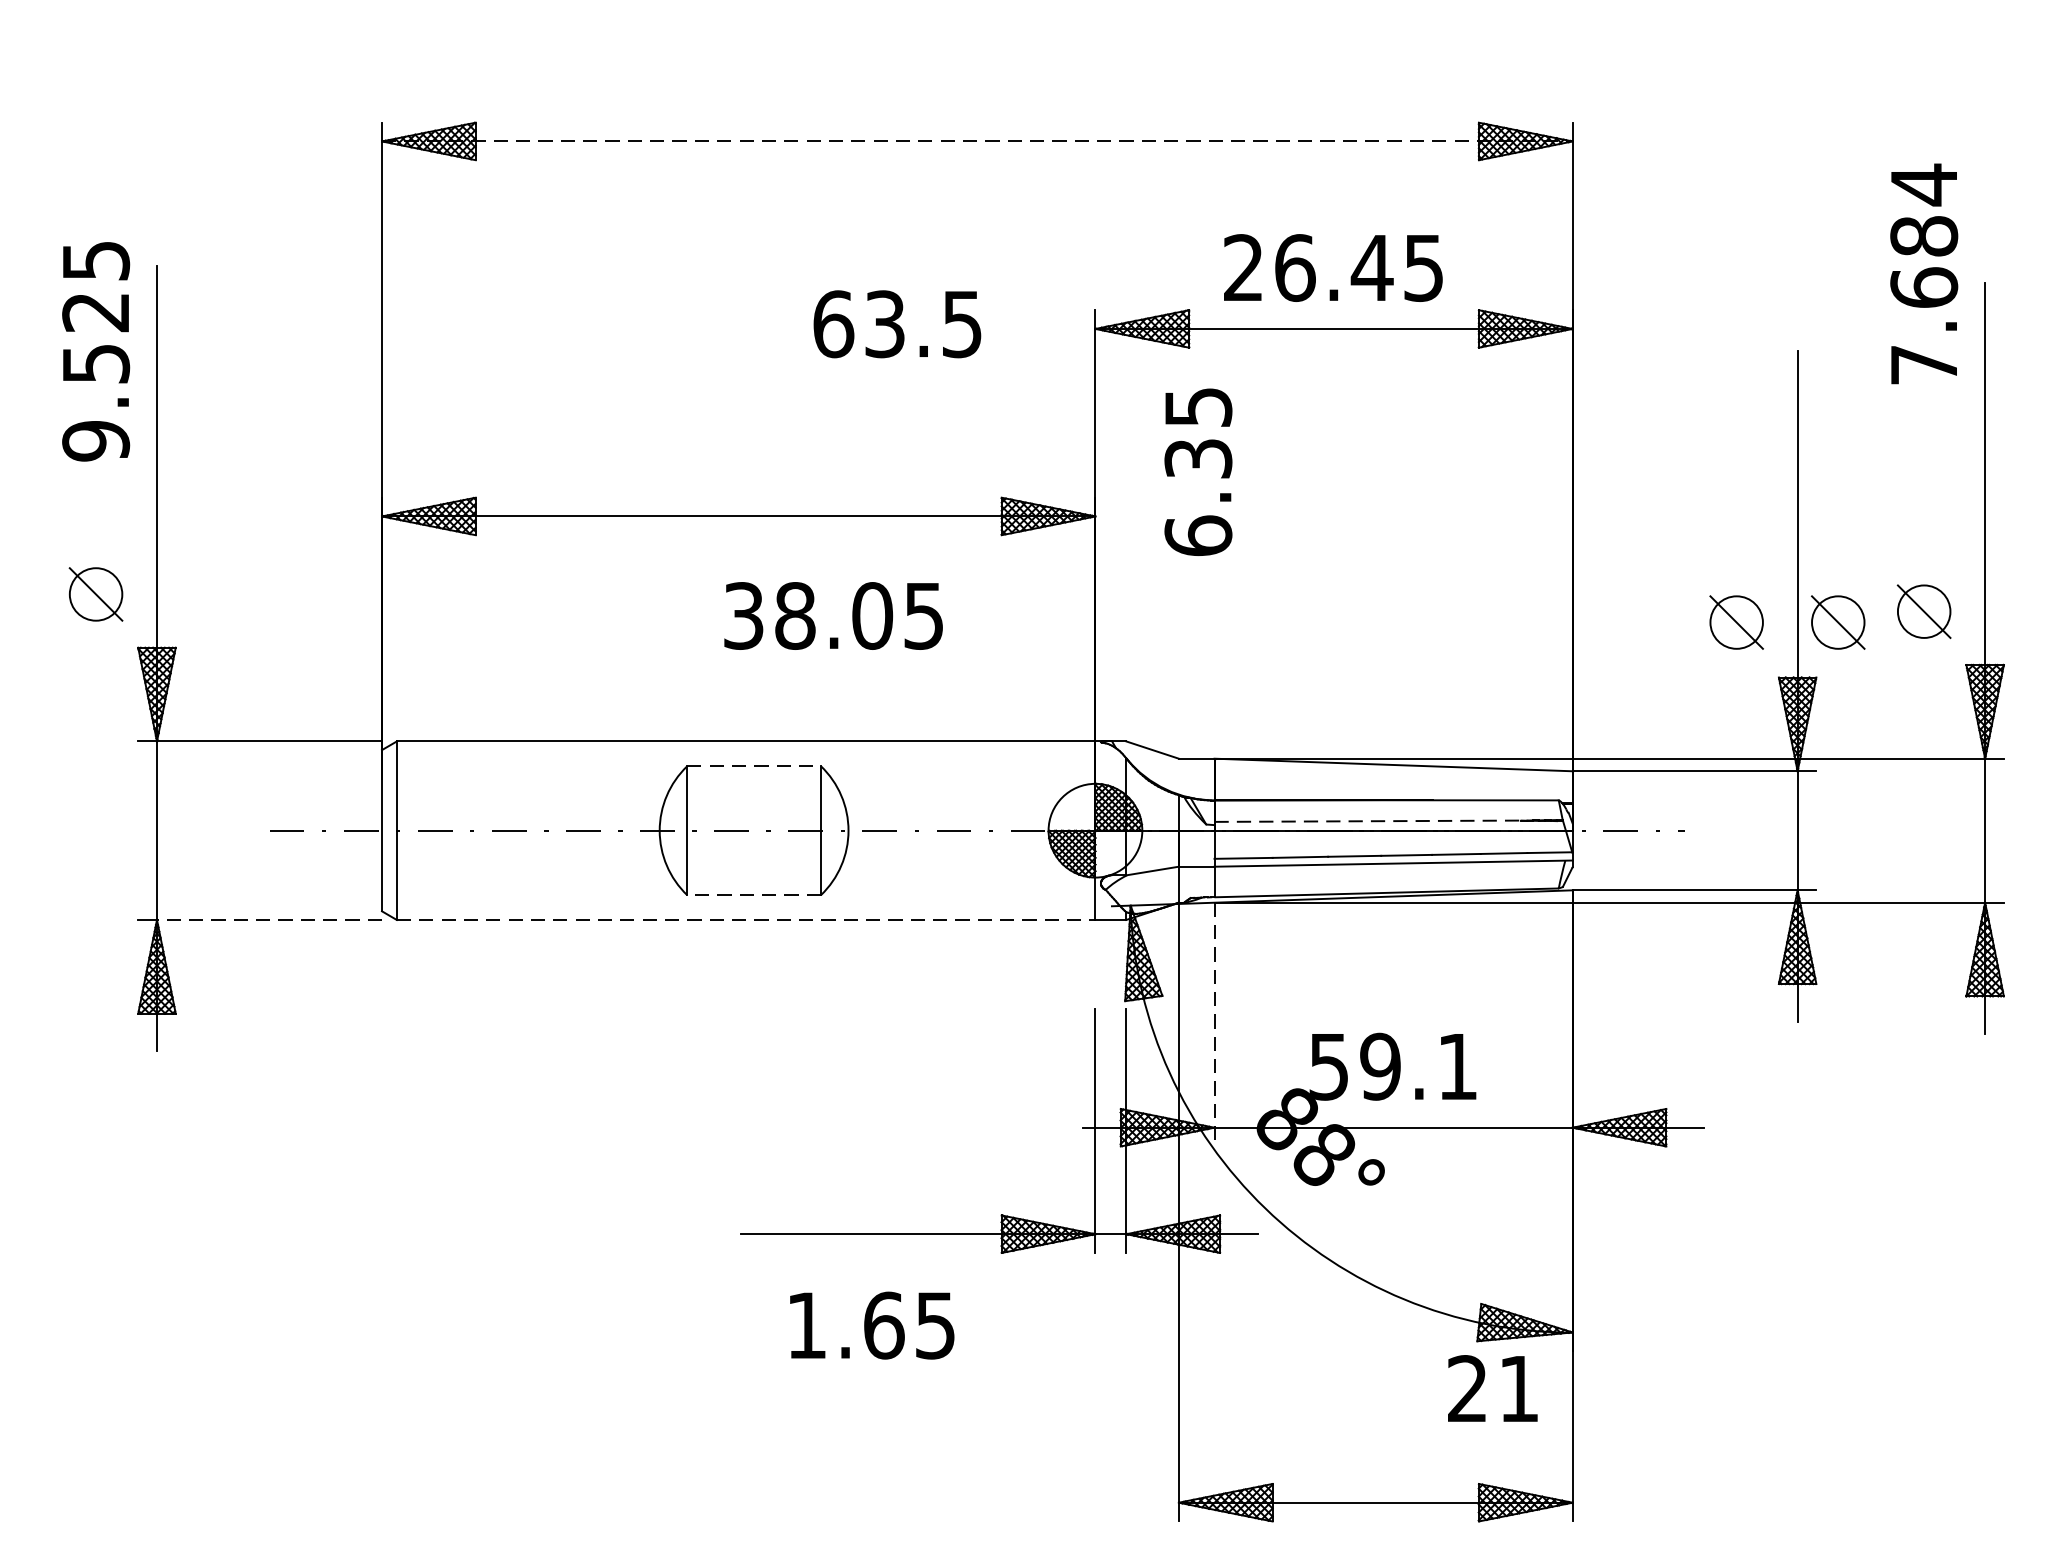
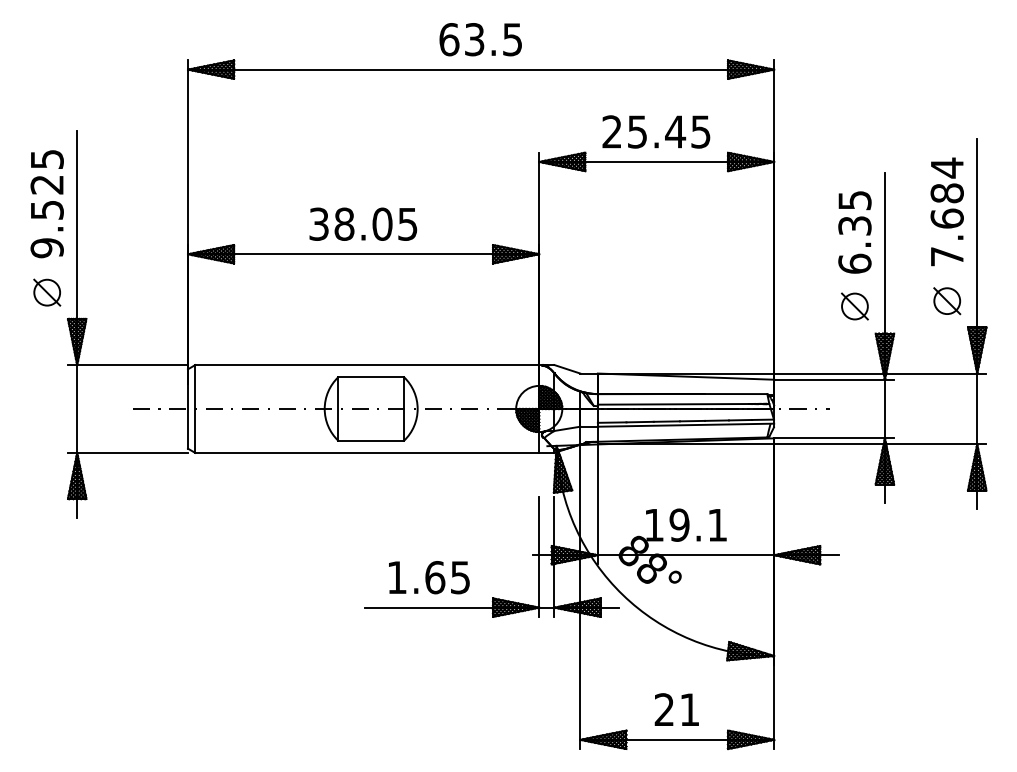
line: (978, 141) -> (481, 69), dashed -> solid
text: (1295, 267) -> (637, 131), 26.45 -> 25.45
text: (1922, 273) -> (946, 211), moved
text: (896, 323) -> (480, 39), moved
text: (94, 352) -> (46, 204), moved
text: (1197, 472) -> (854, 232), moved
text: (833, 614) -> (363, 223), moved
part: (1837, 622) -> (904, 306), removed
line: (754, 766) -> (371, 377), dashed -> solid
line: (1368, 821) -> (673, 404), dashed -> solid
line: (754, 894) -> (371, 440), dashed -> solid
line: (269, 919) -> (132, 452), dashed -> solid
line: (746, 919) -> (367, 452), dashed -> solid
line: (1213, 1024) -> (597, 504), dashed -> solid
text: (1327, 1067) -> (653, 525), 59.1 -> 19.1
text: (872, 1325) -> (429, 577), moved
text: (1492, 1388) -> (676, 709), moved

